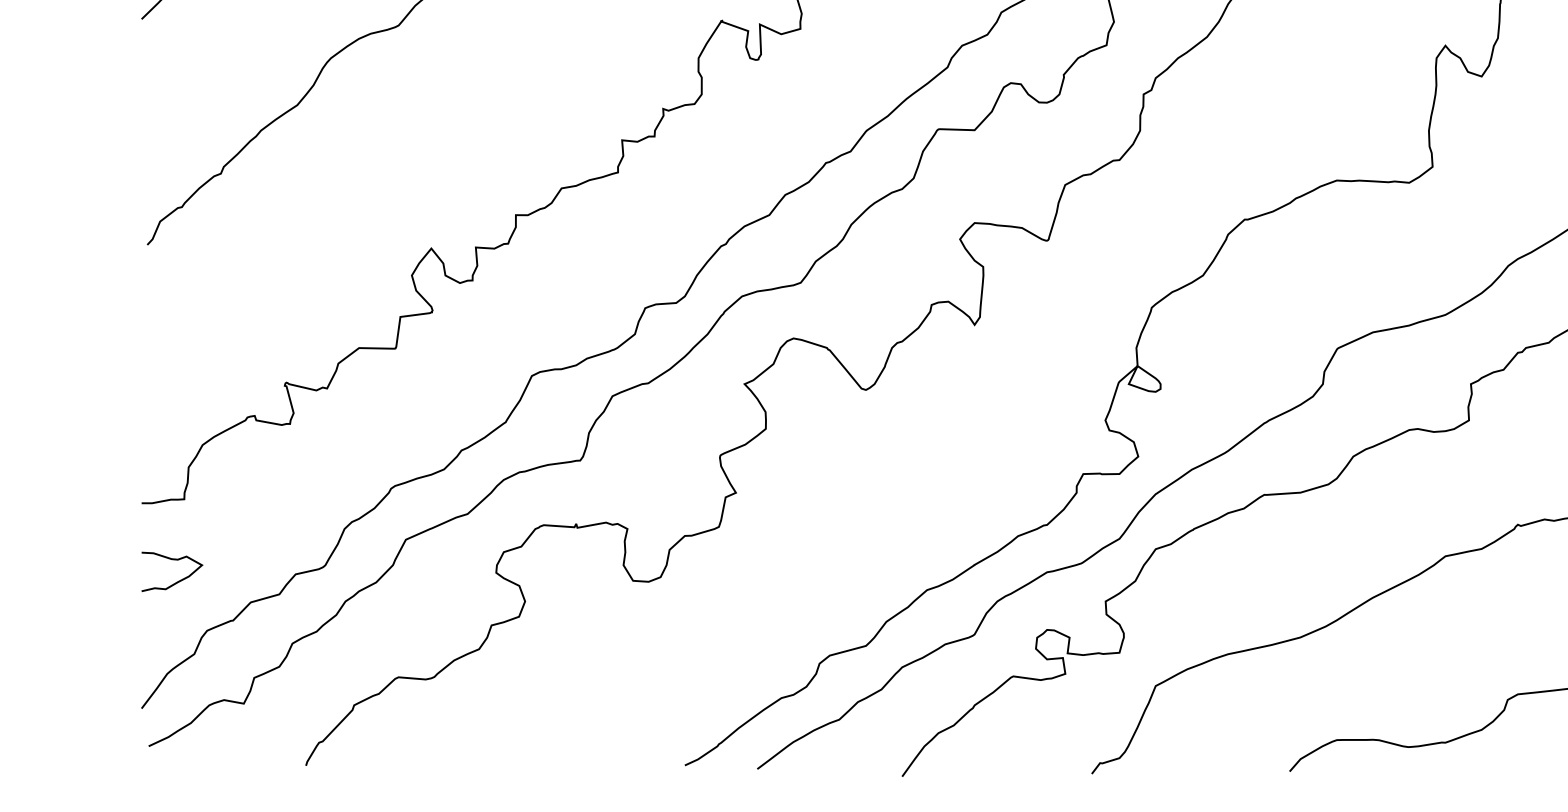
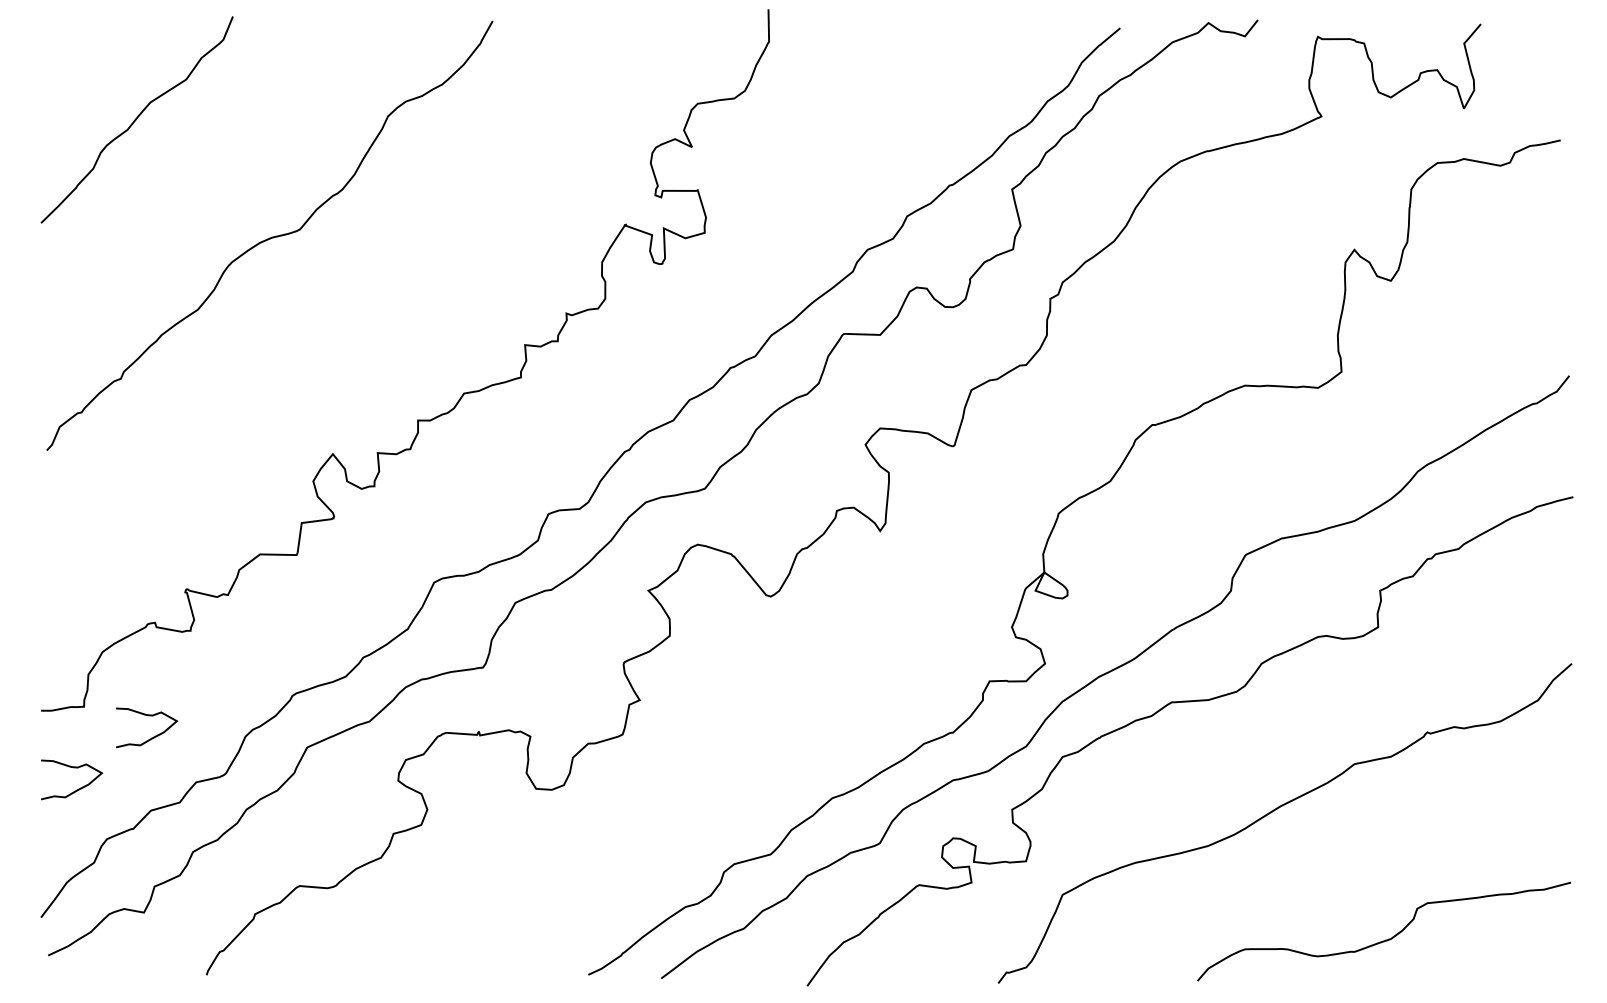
curve: (251, 529) -> (151, 737), added

